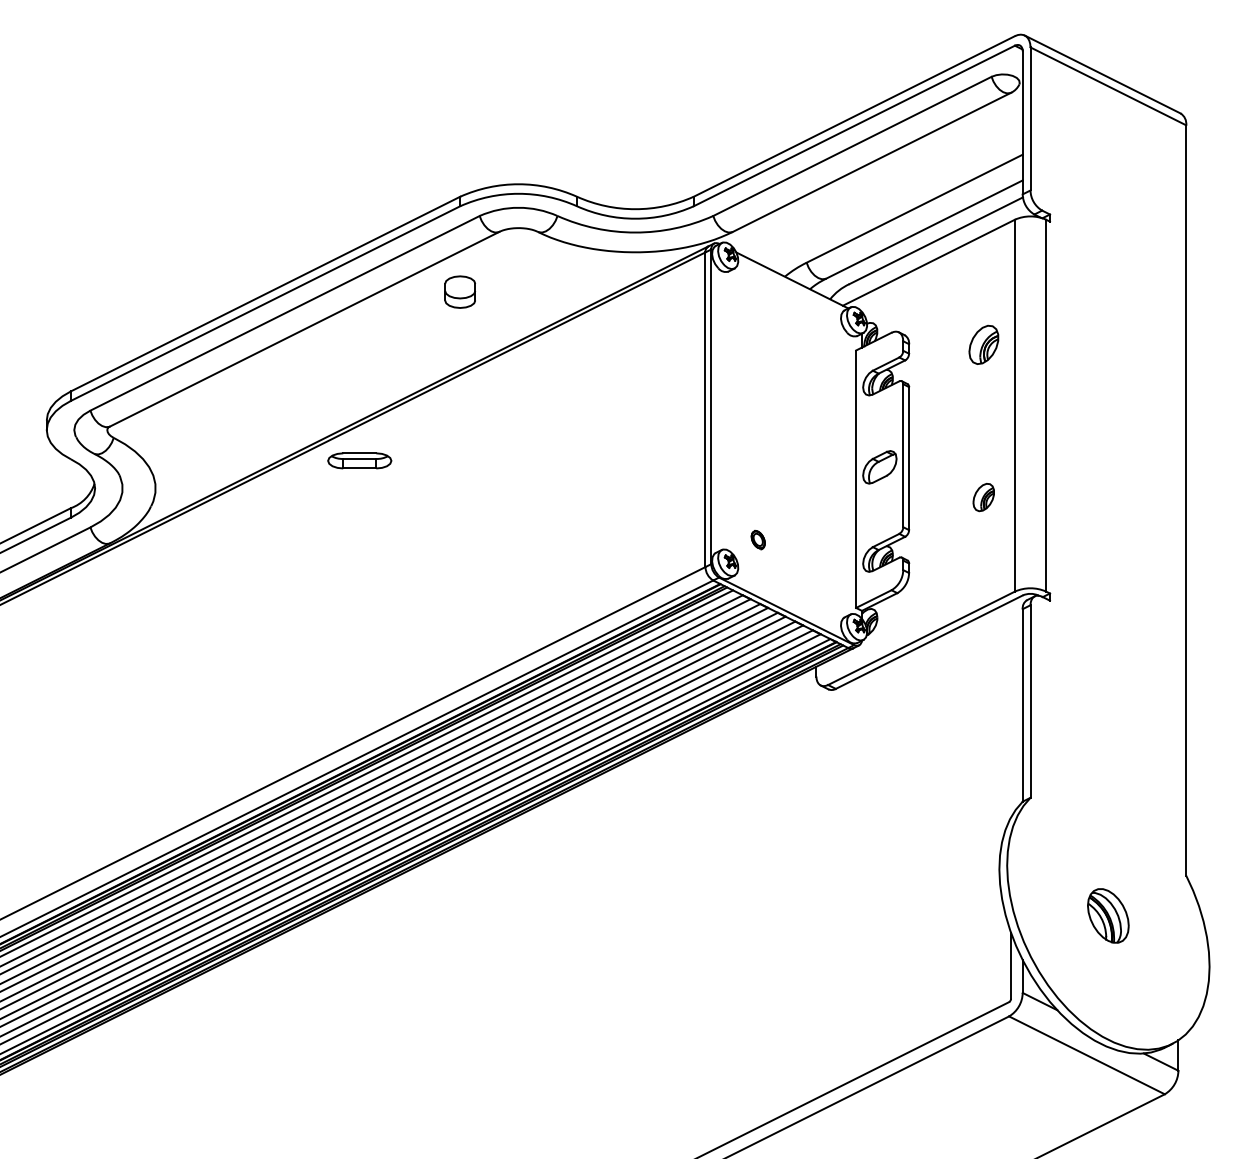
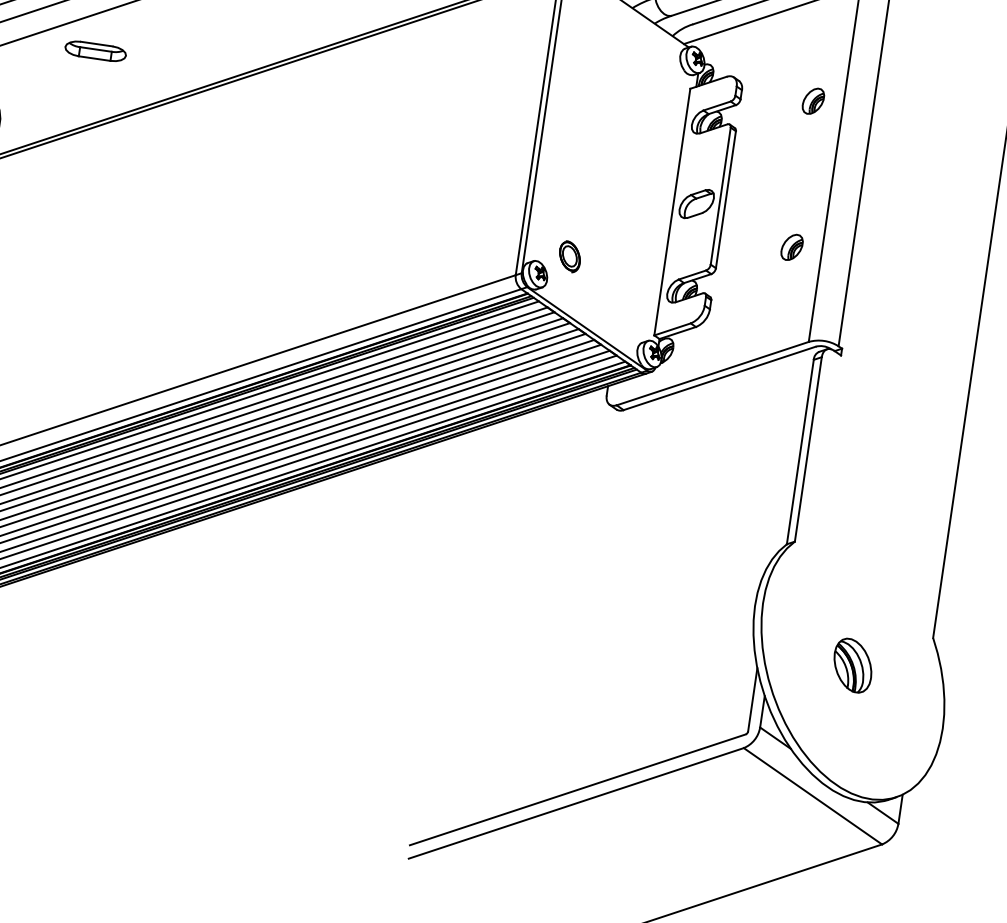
part: (983, 344) -> (813, 100), size x0.71
part: (359, 460) -> (95, 50), moved
part: (758, 539) -> (570, 256), size x1.67

